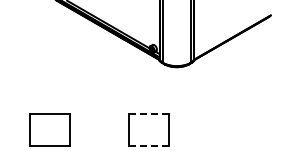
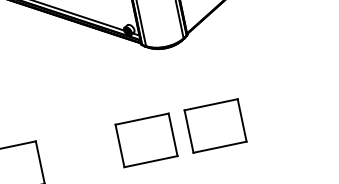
line: (149, 114) -> (142, 119), dashed -> solid
part: (200, 129) -> (215, 125), added
line: (149, 146) -> (151, 162), dashed -> solid

